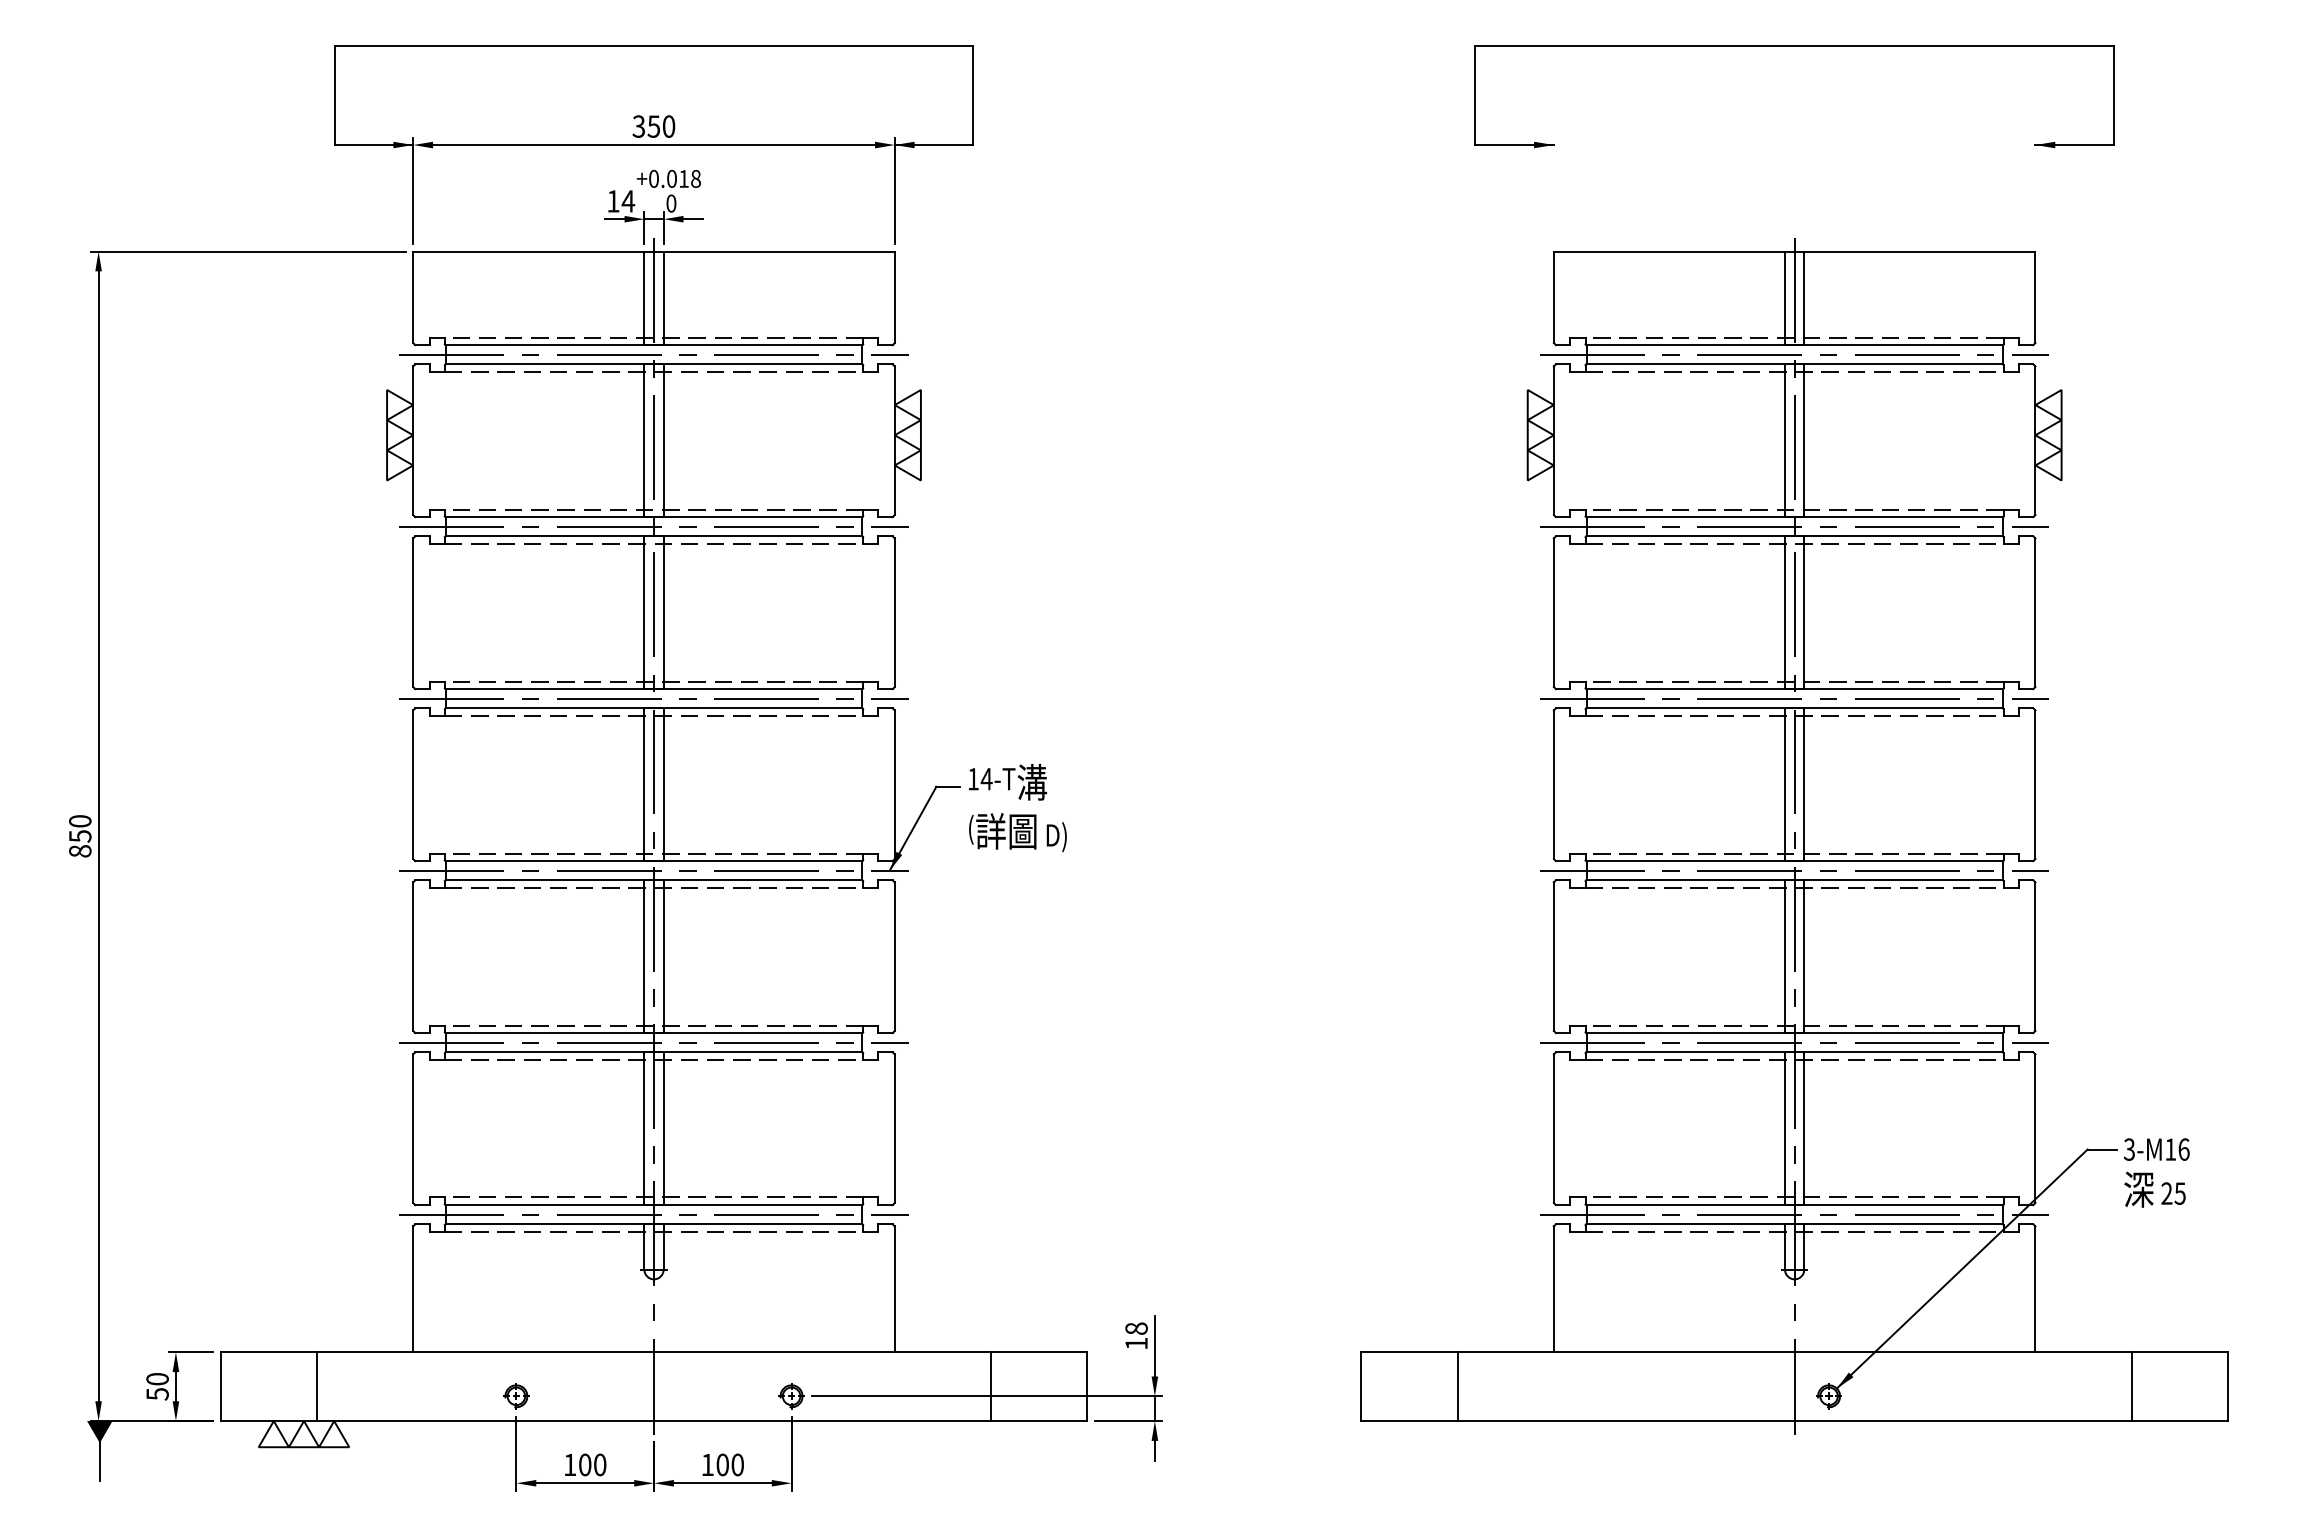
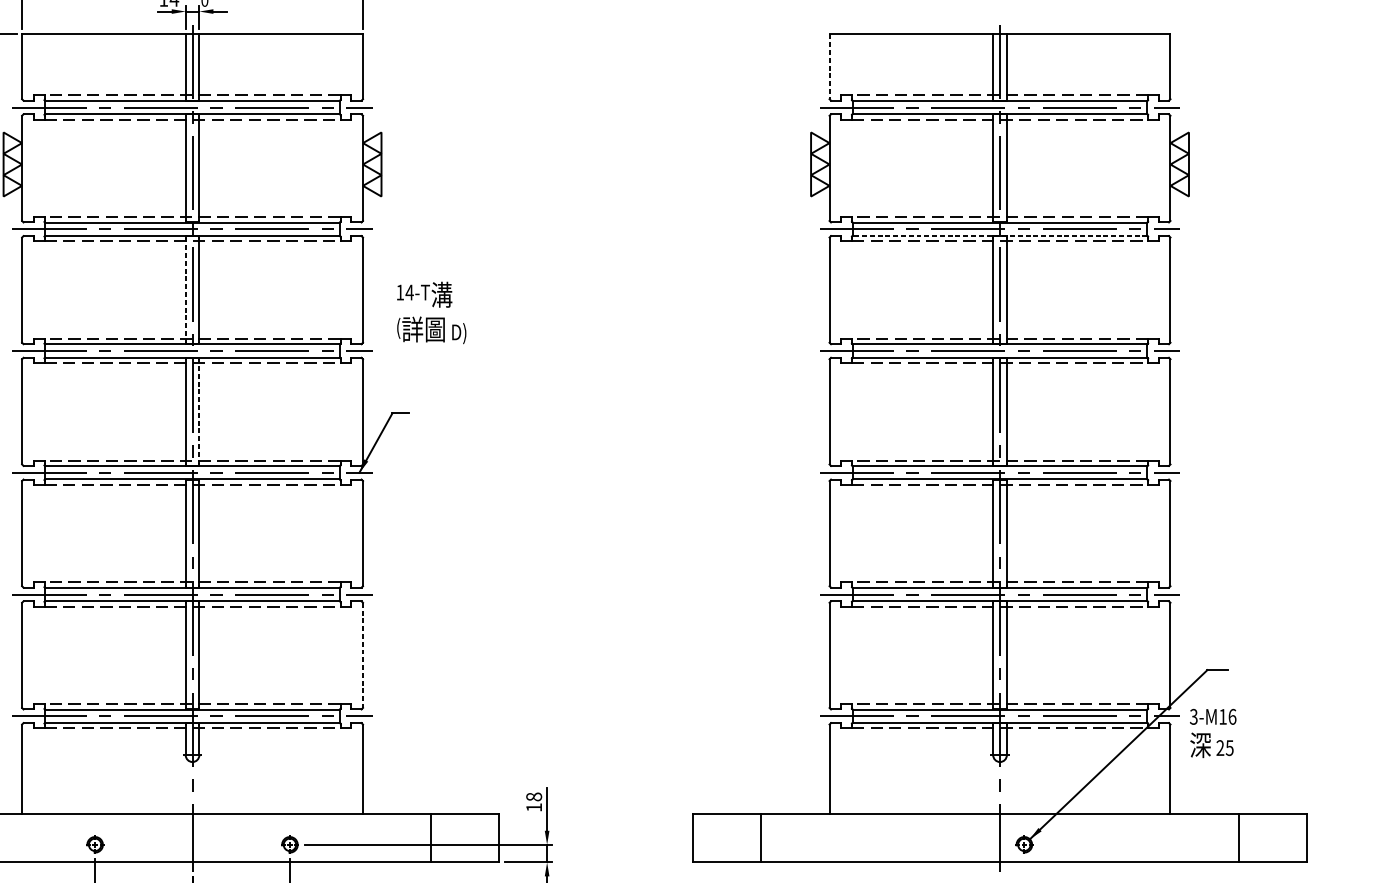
line: (1553, 297) -> (829, 66), solid -> dashed
line: (1794, 536) -> (999, 236), solid -> dashed
line: (644, 613) -> (185, 290), solid -> dashed
line: (663, 784) -> (199, 411), solid -> dashed
text: (1017, 808) -> (431, 313), moved
line: (894, 1129) -> (362, 655), solid -> dashed
text: (2156, 1172) -> (1212, 733), moved

